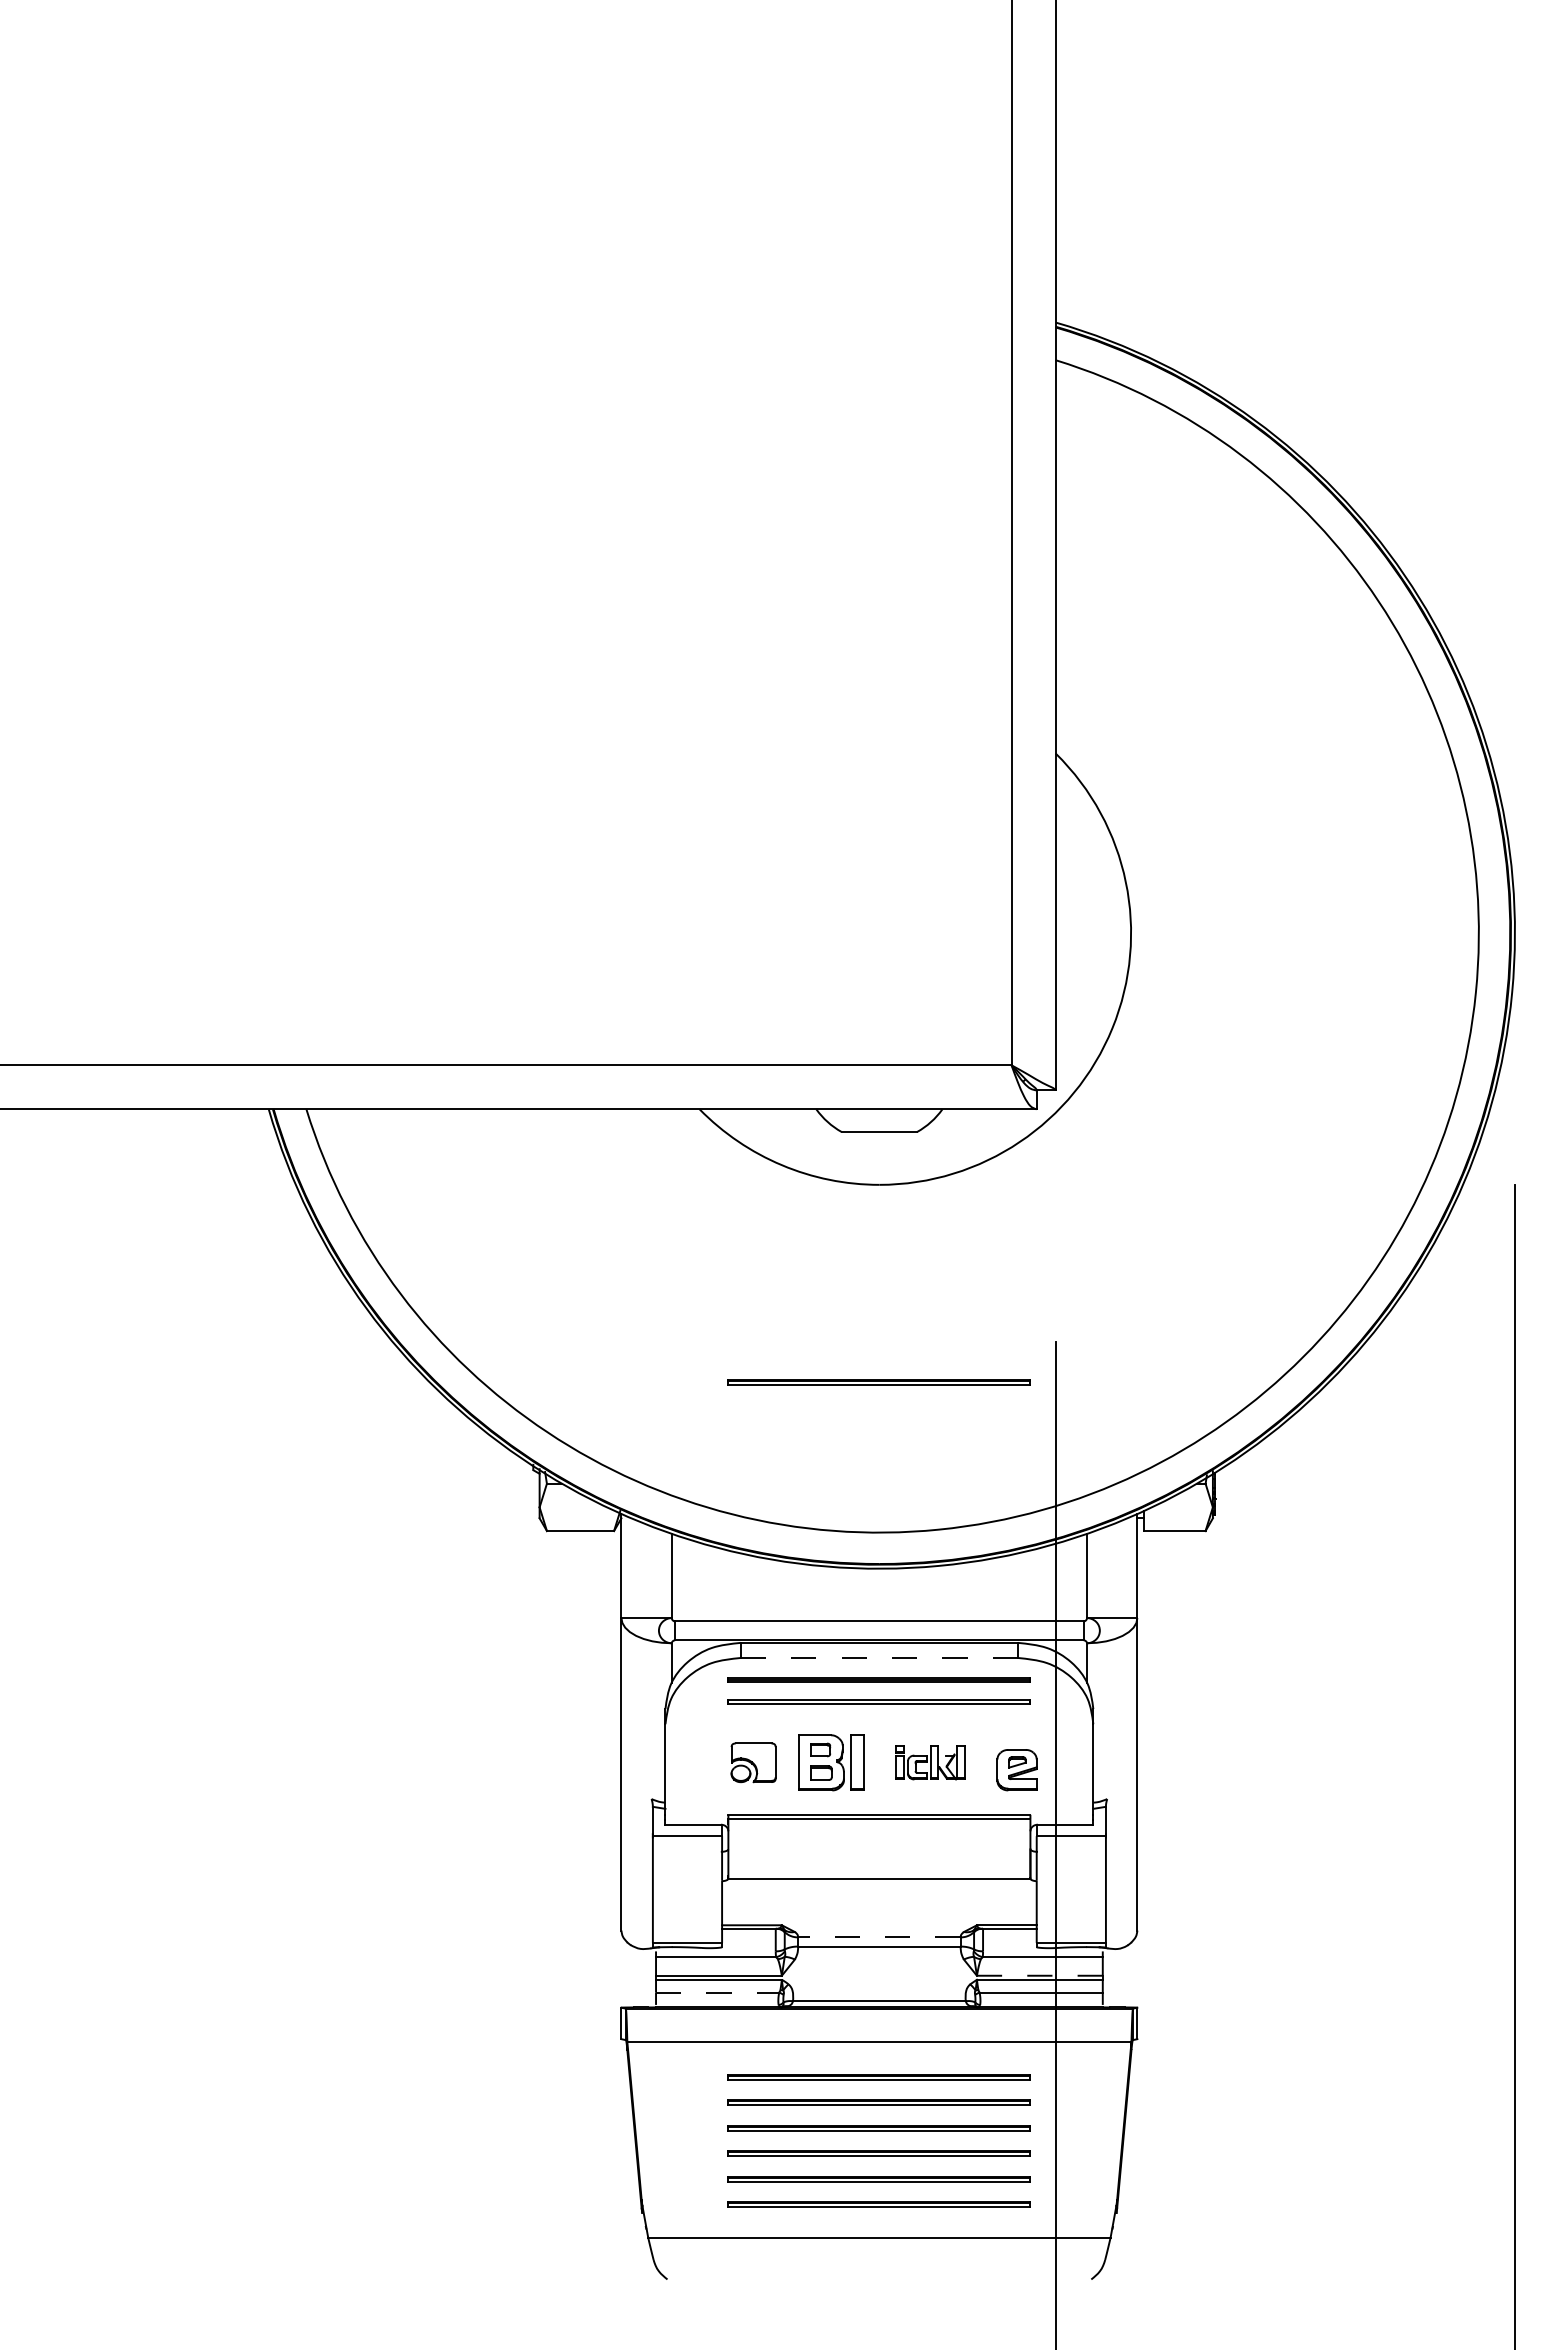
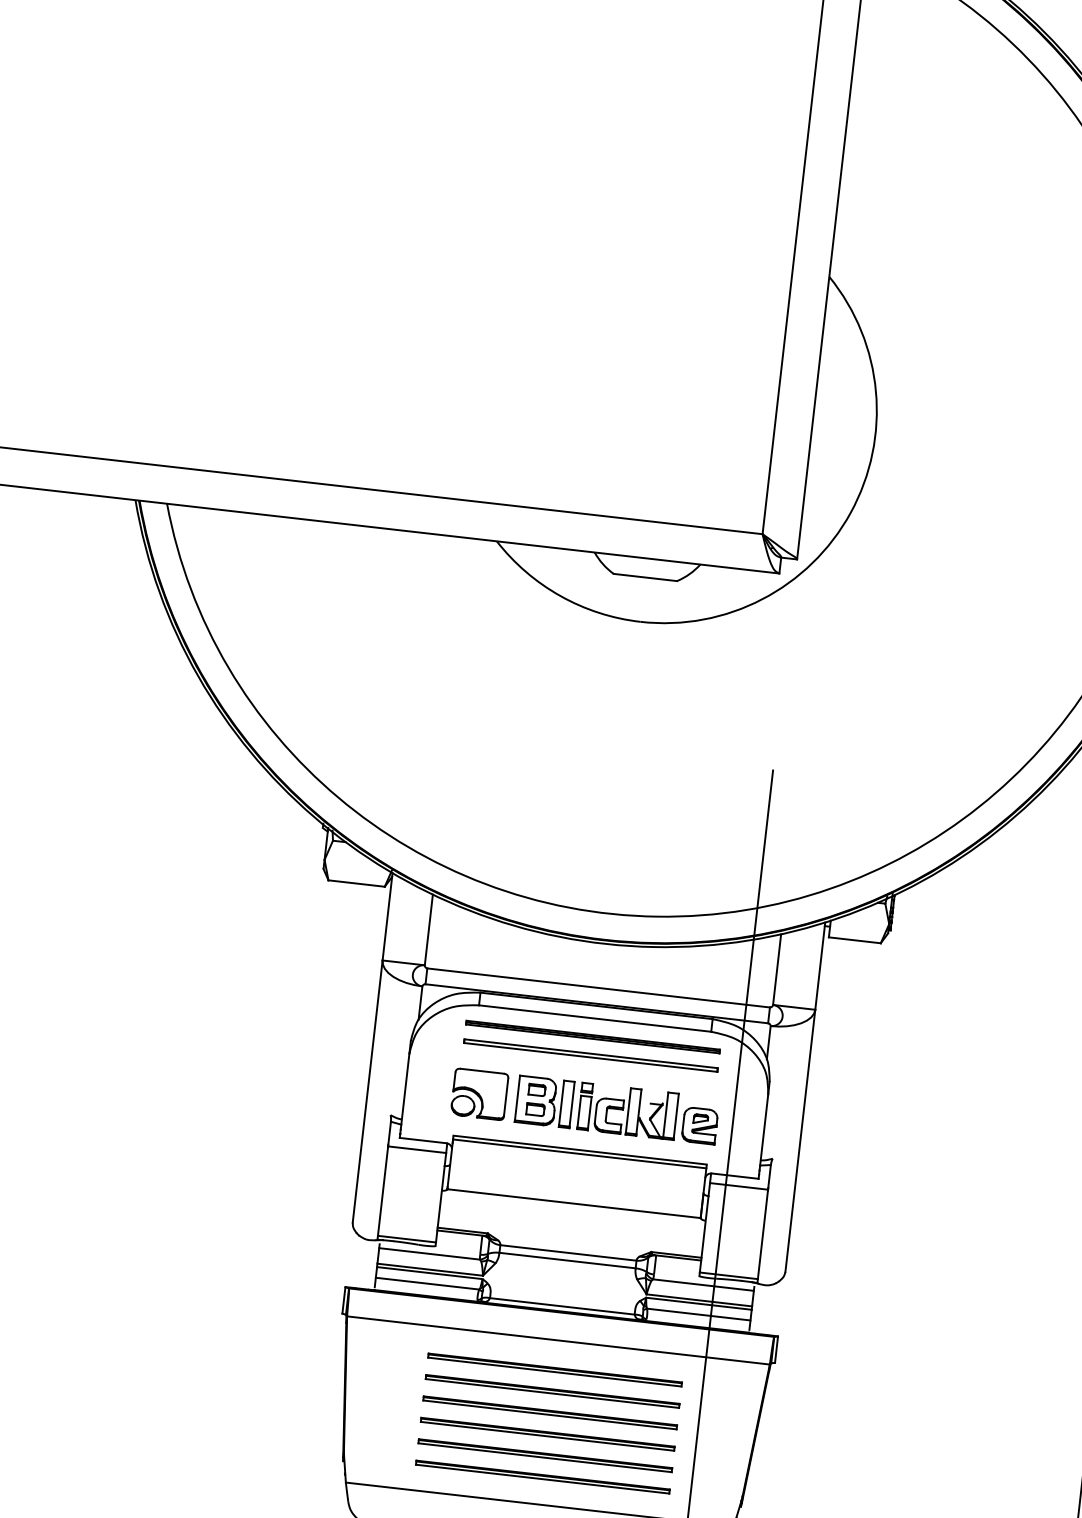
part: (878, 1382) -> (620, 787), removed
line: (879, 1657) -> (595, 1018), dashed -> solid
part: (753, 1762) -> (479, 1094), size x1.43
part: (930, 1762) -> (628, 1111), size x1.67
line: (878, 1937) -> (567, 1252), dashed -> solid
line: (1039, 1975) -> (699, 1300), dashed -> solid
line: (717, 1992) -> (427, 1283), dashed -> solid

